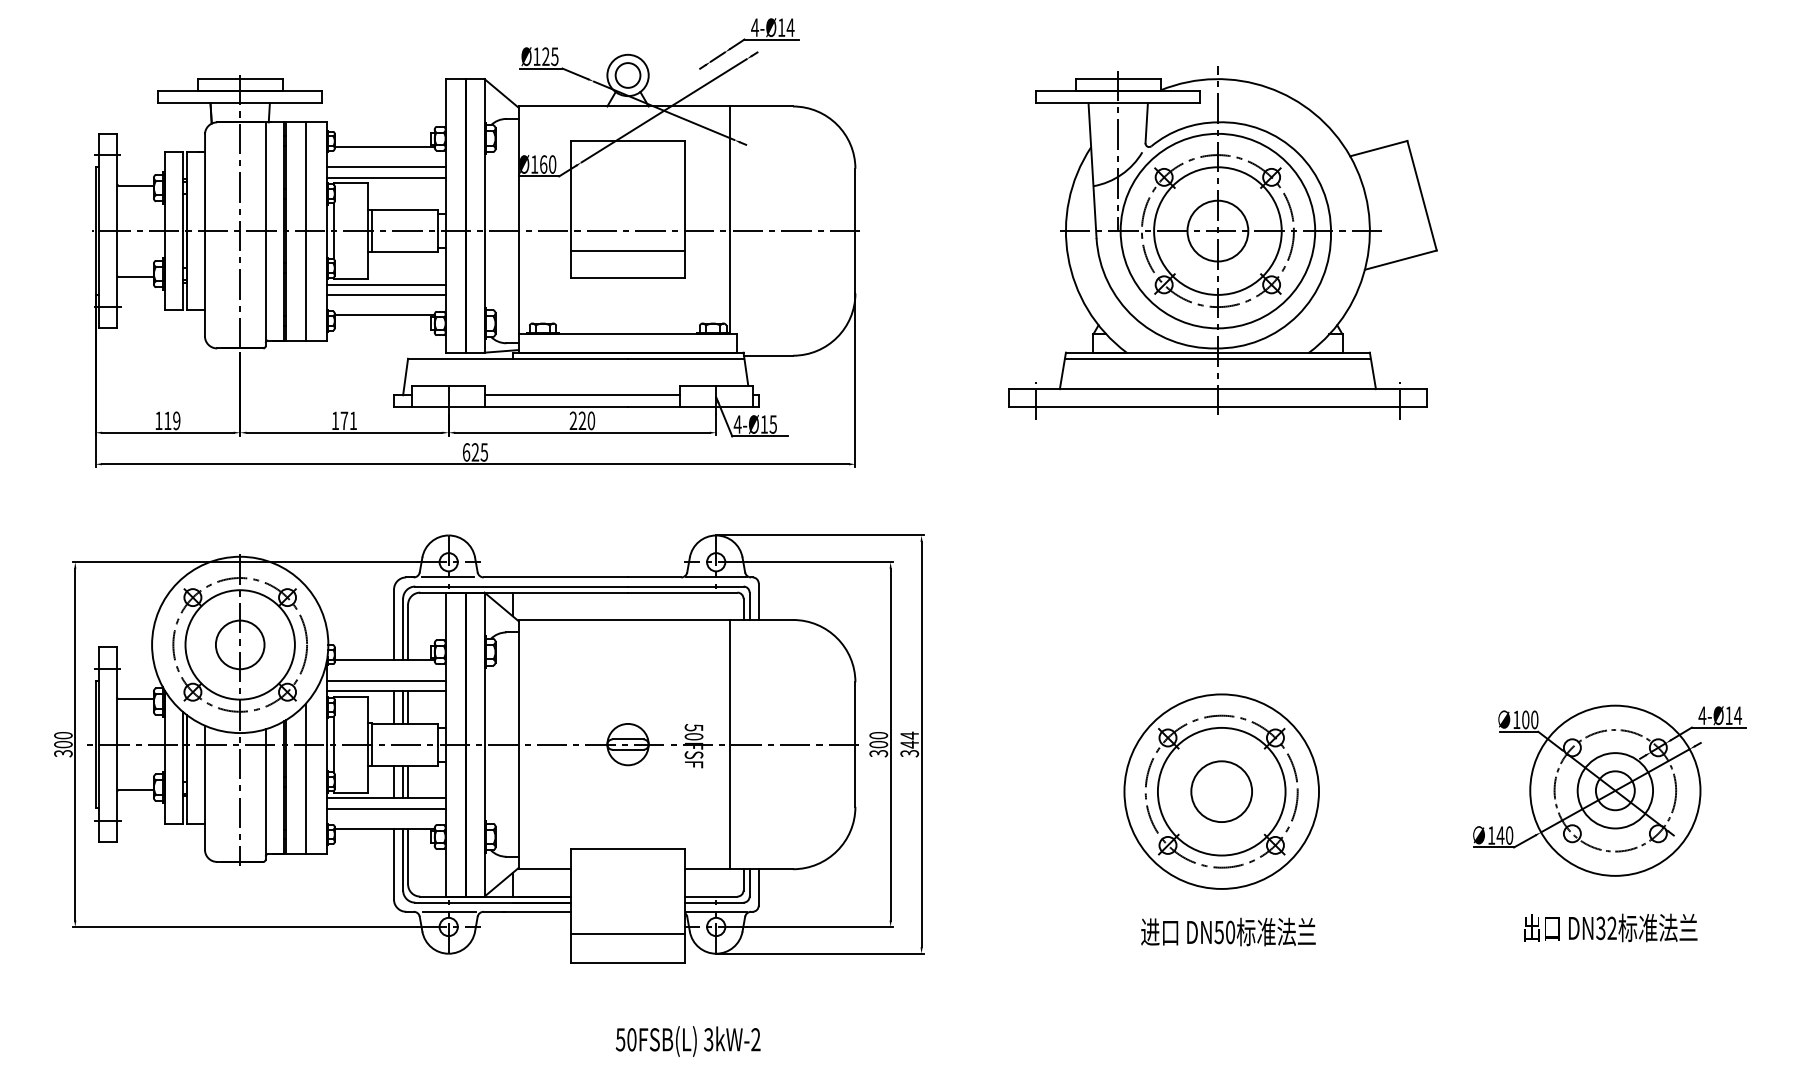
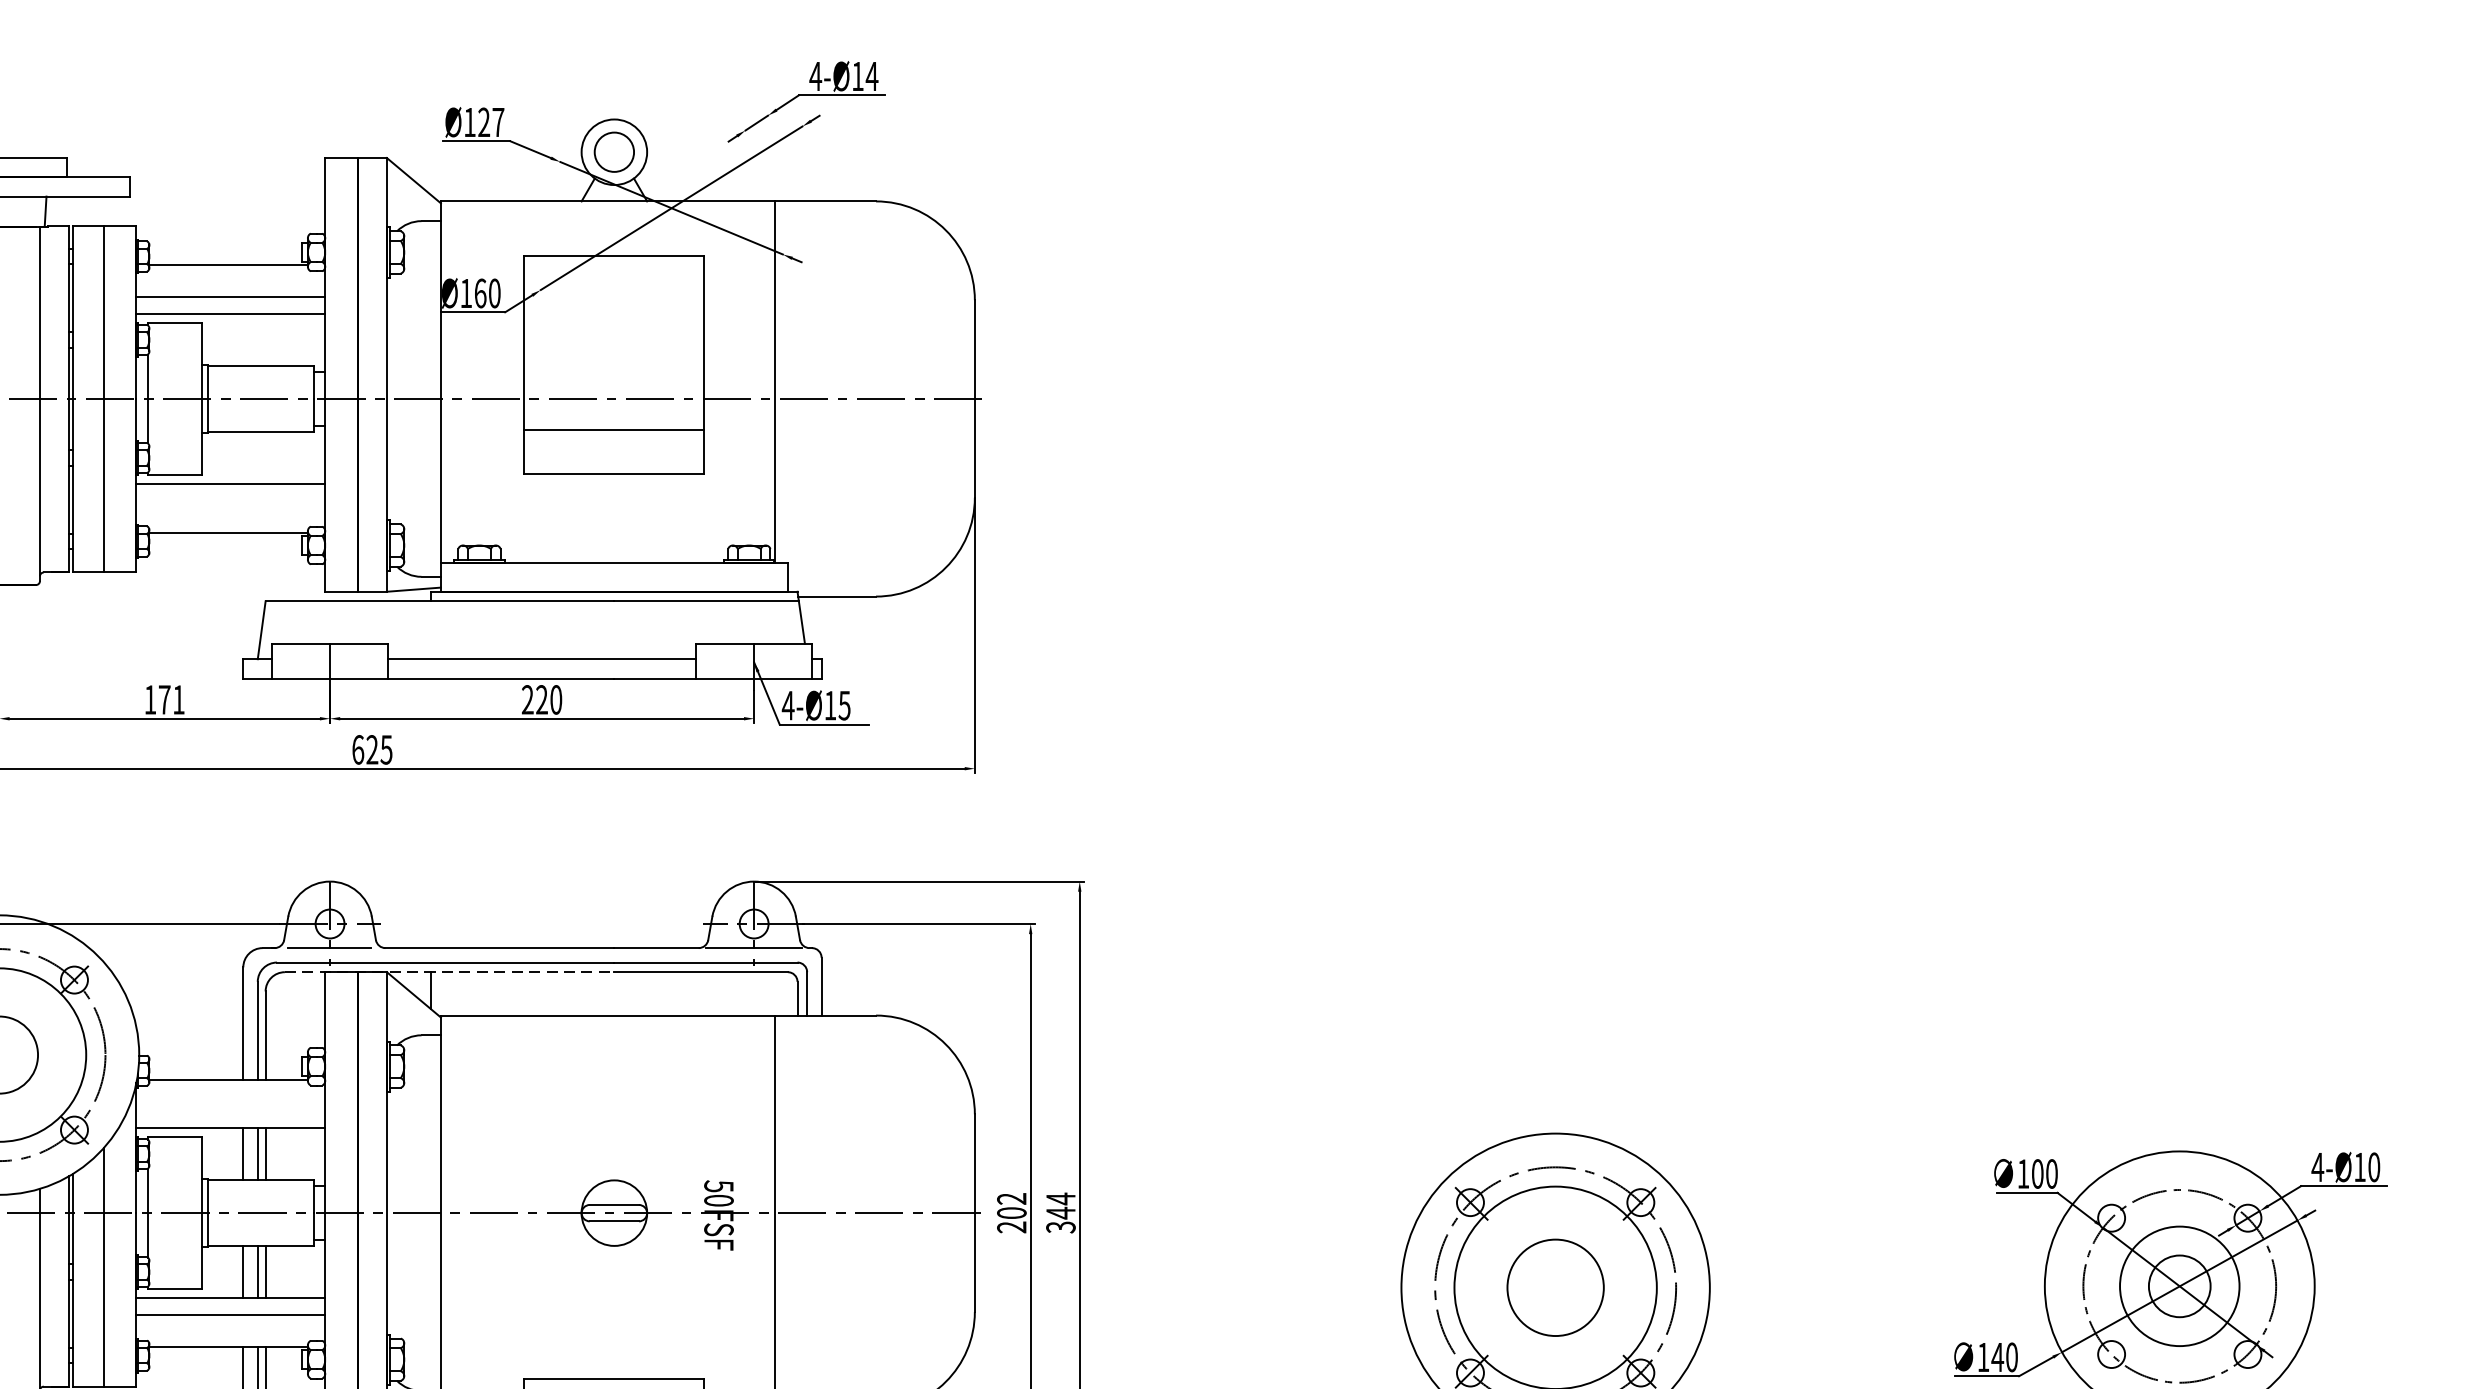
text: (554, 56) -> (497, 122), Ø125 -> Ø127
part: (1222, 242) -> (1556, 417), removed
line: (385, 295) -> (229, 501), removed
line: (524, 592) -> (450, 971), solid -> dashed
line: (385, 680) -> (229, 1111), removed
text: (1737, 715) -> (2373, 1166), 4-Ø14 -> 4-Ø10
text: (878, 744) -> (1011, 1212), 300 -> 202

